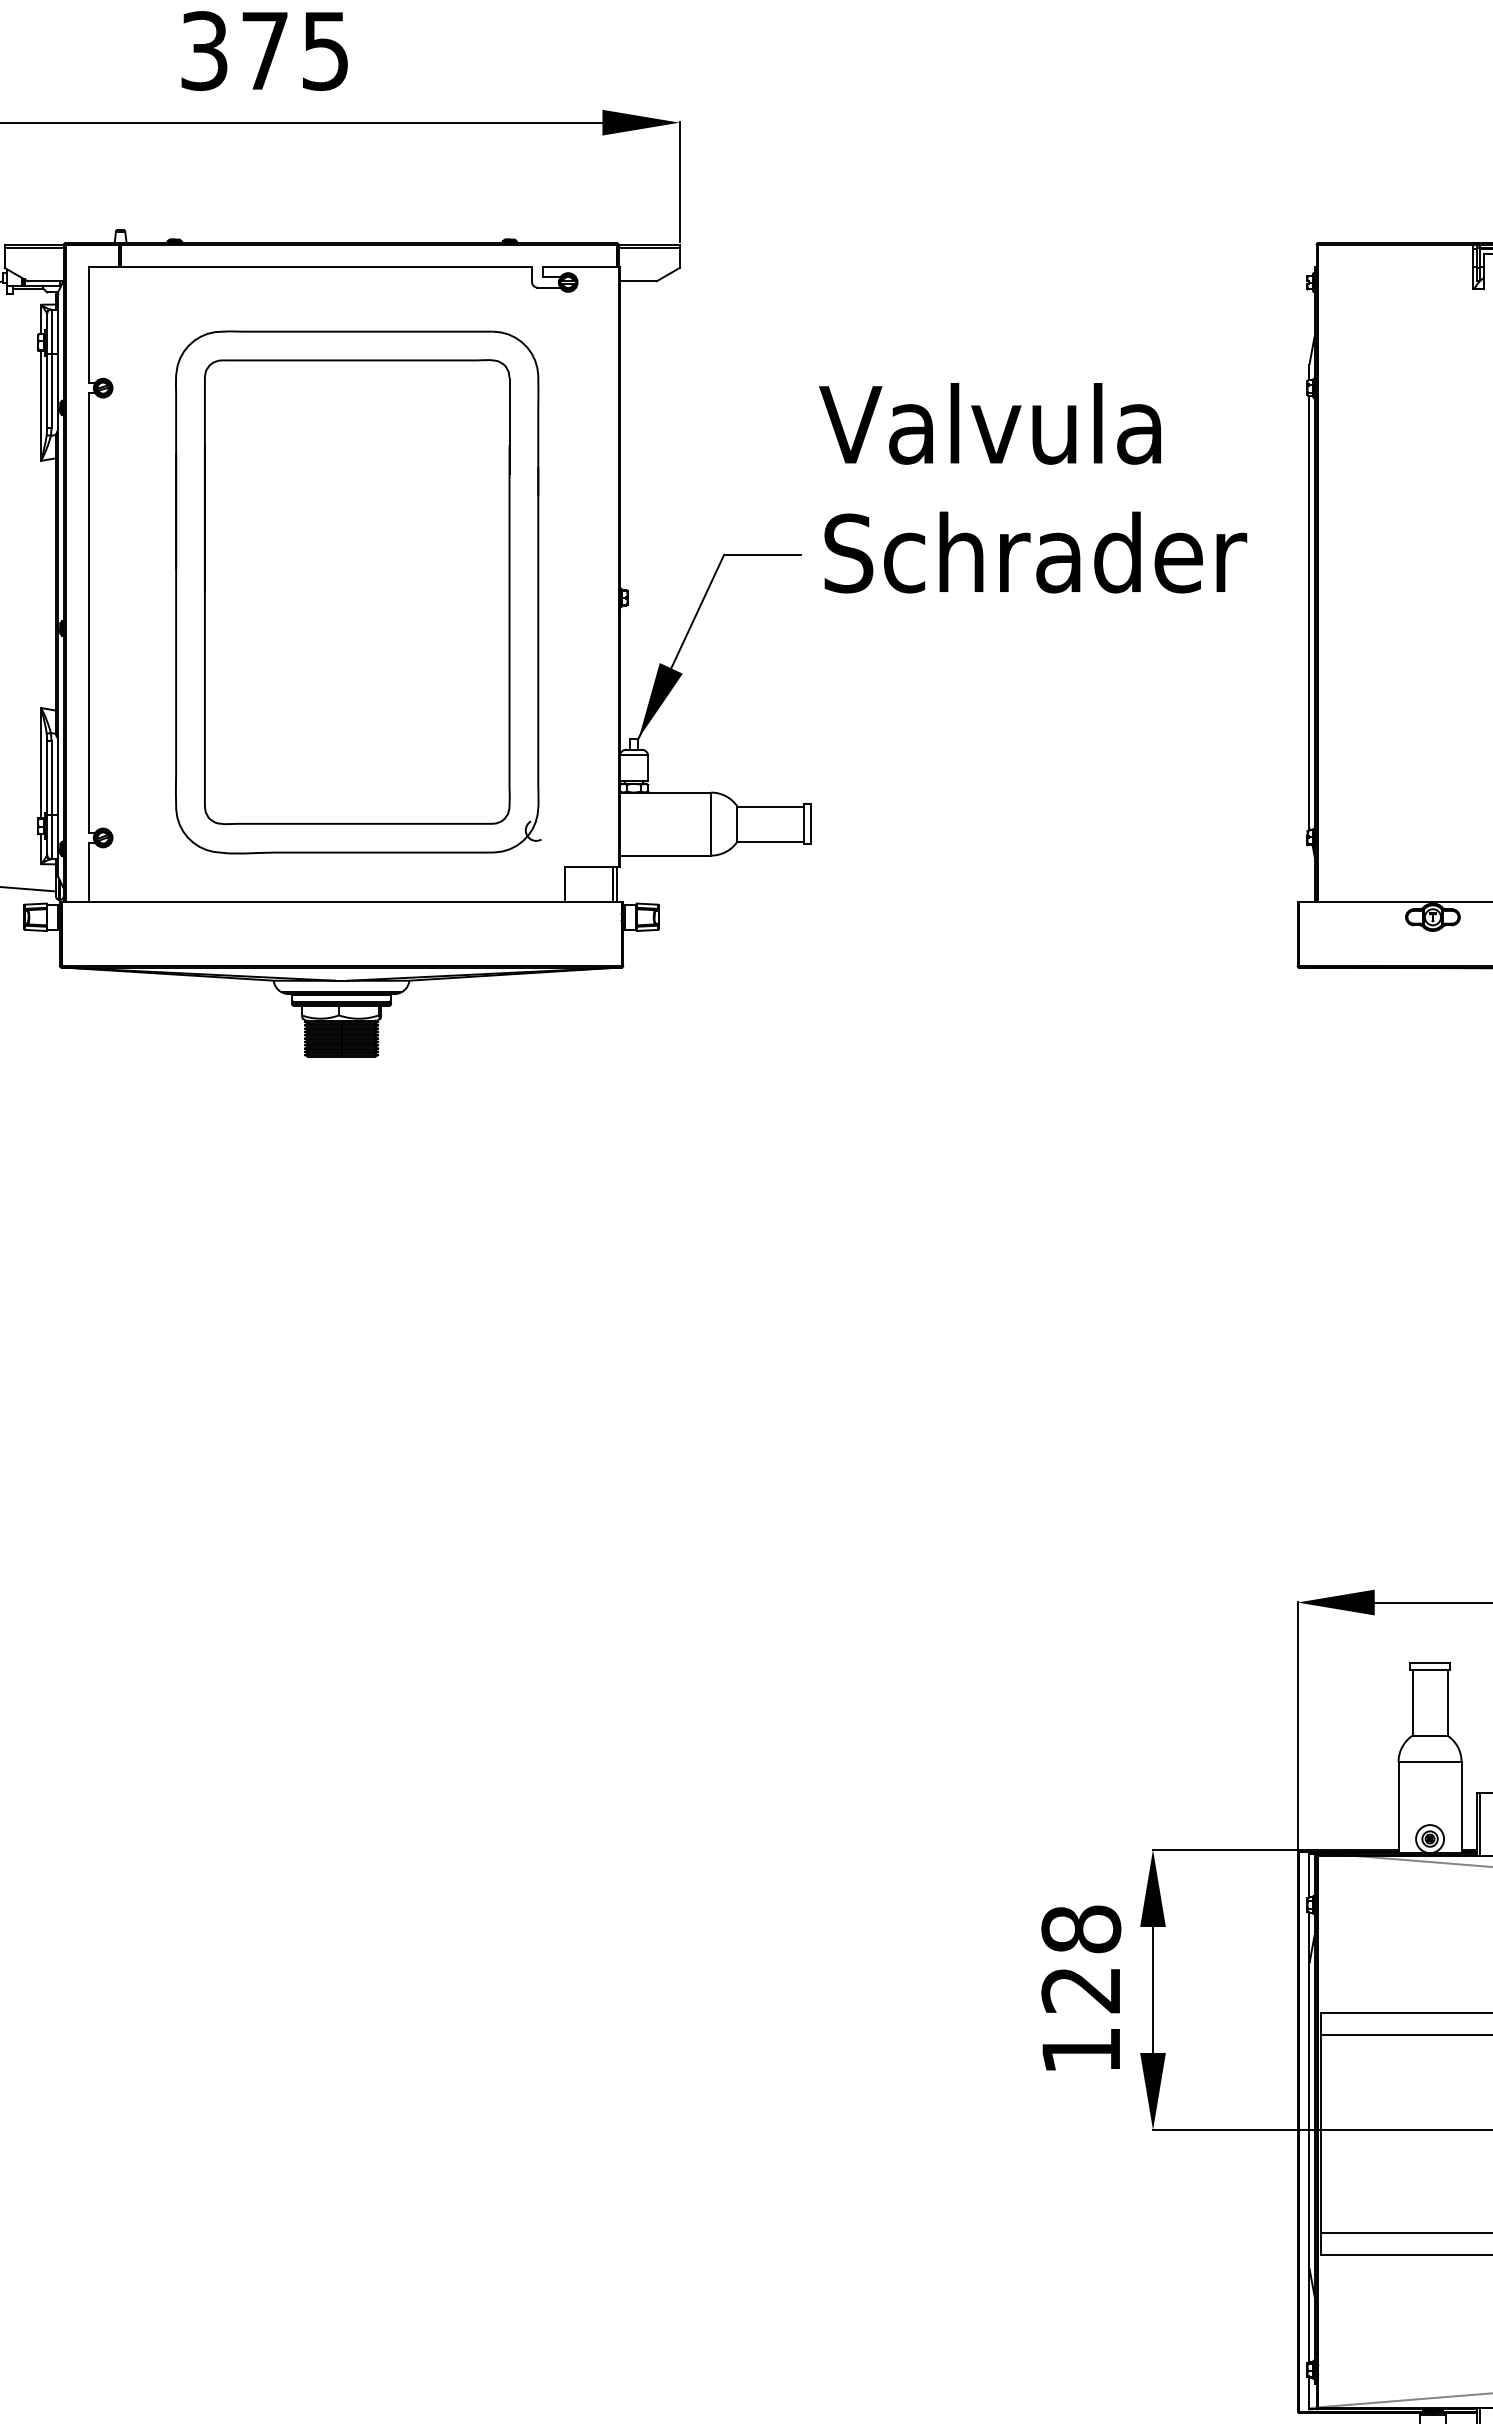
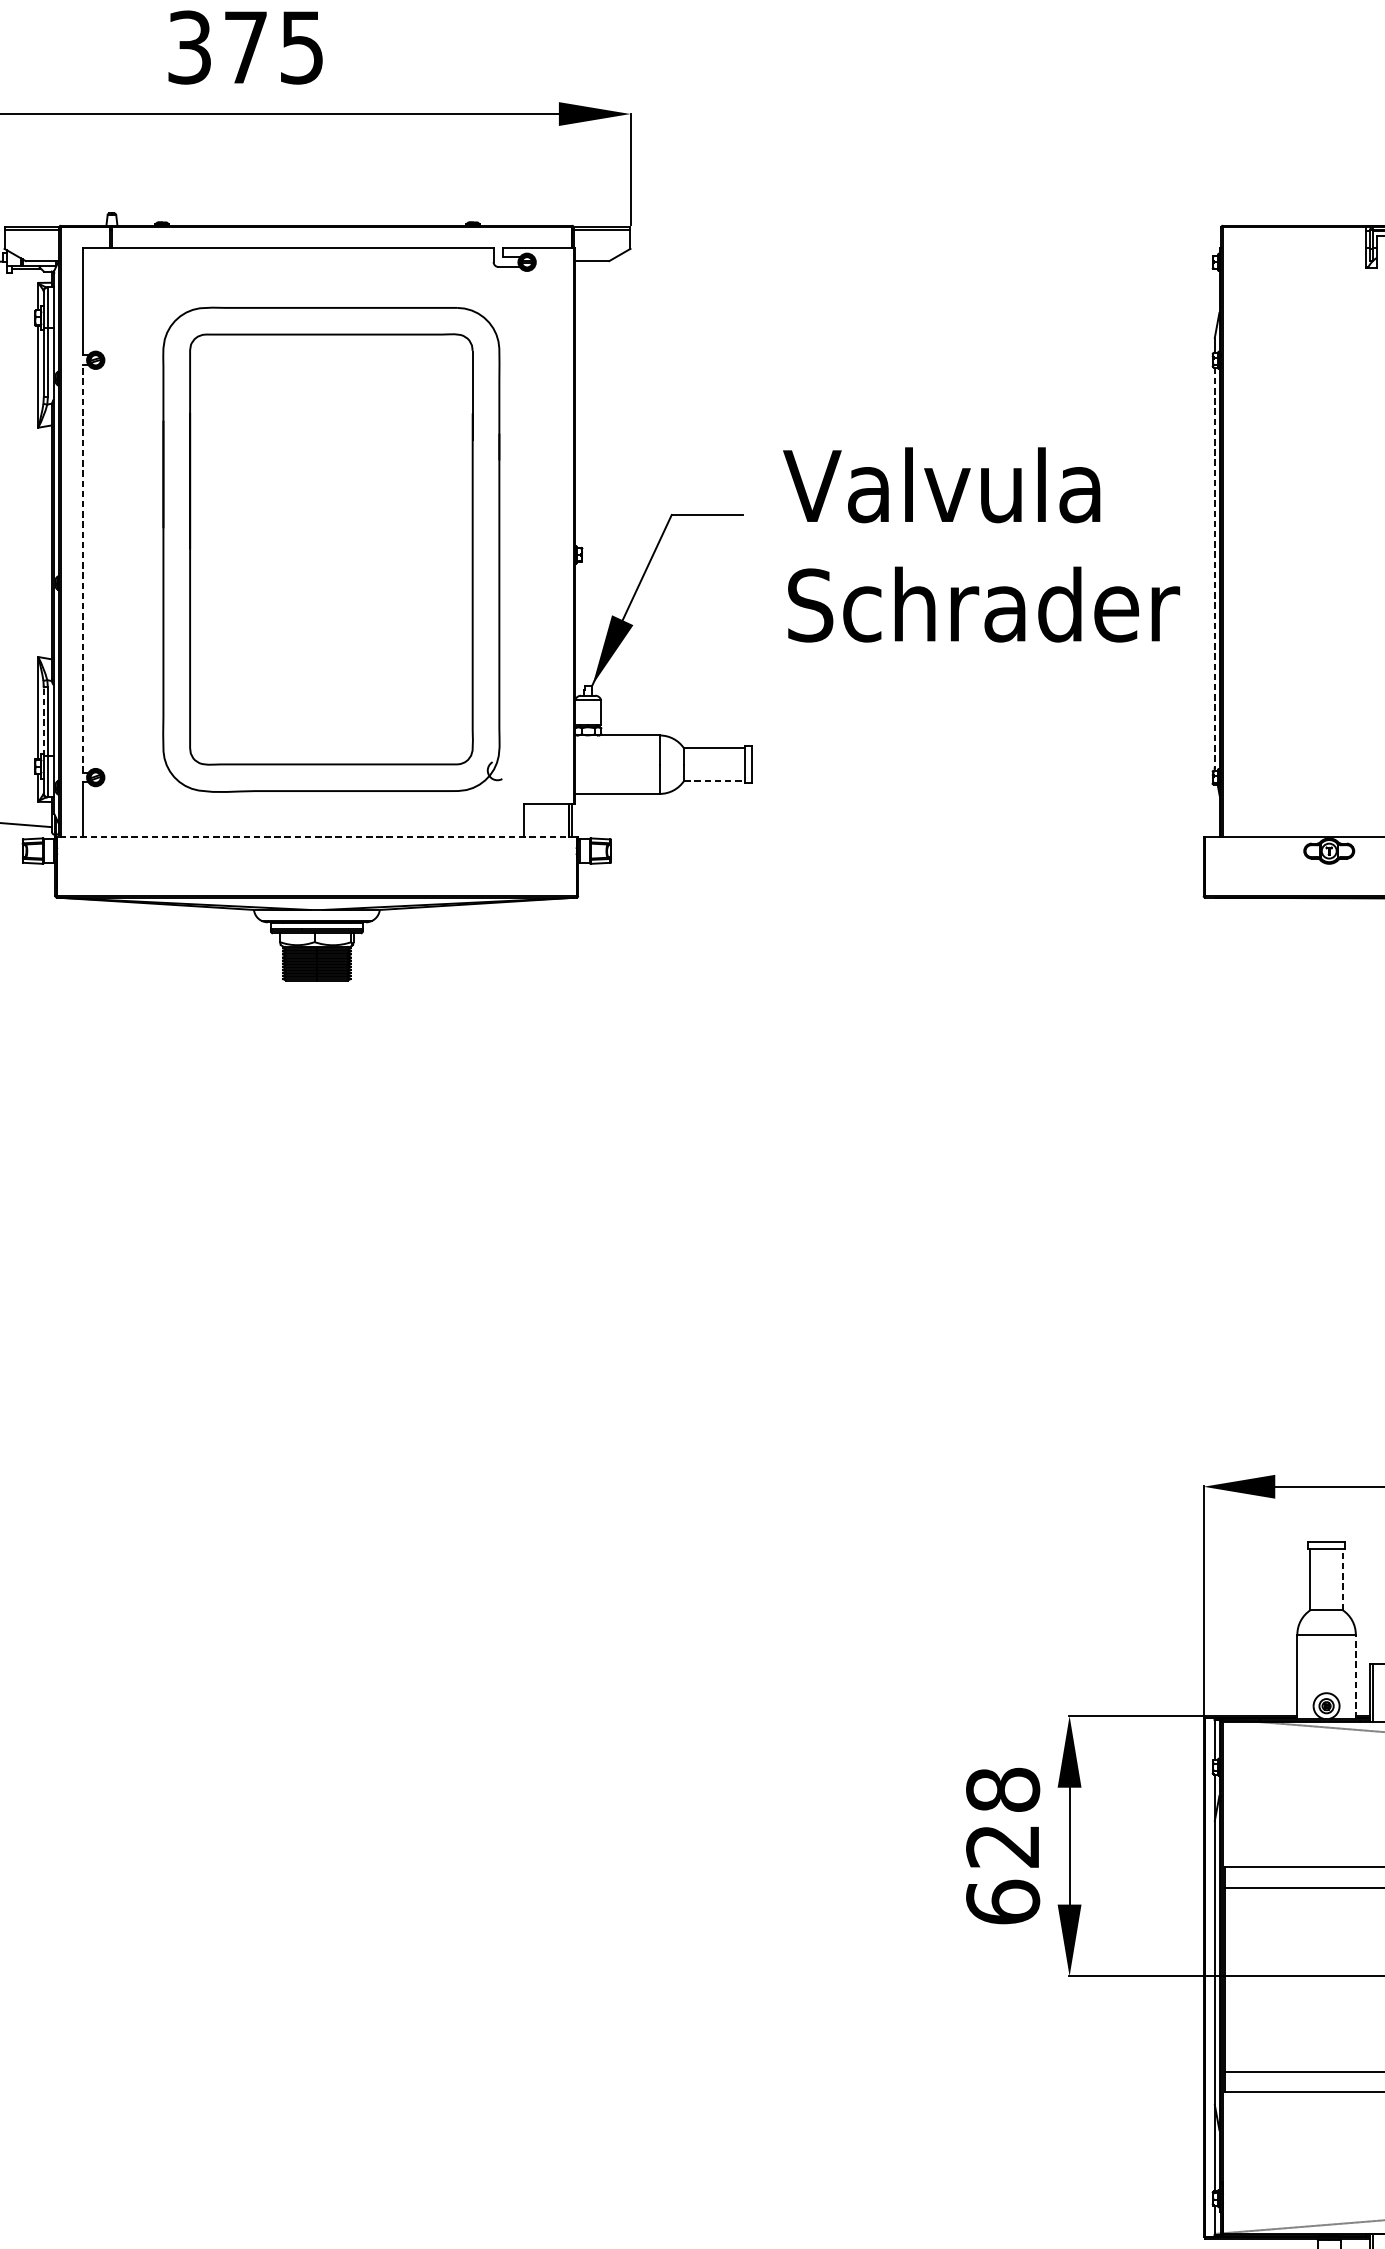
text: (1033, 488) -> (981, 545), moved
line: (1309, 612) -> (1214, 568), solid -> dashed
line: (89, 613) -> (83, 569), solid -> dashed
line: (47, 777) -> (44, 721), solid -> dashed
line: (771, 841) -> (715, 780), solid -> dashed
line: (341, 901) -> (316, 836), solid -> dashed
line: (1447, 1702) -> (1342, 1579), solid -> dashed
line: (1461, 1806) -> (1355, 1675), solid -> dashed
text: (1081, 2050) -> (1003, 1902), 128 -> 628

